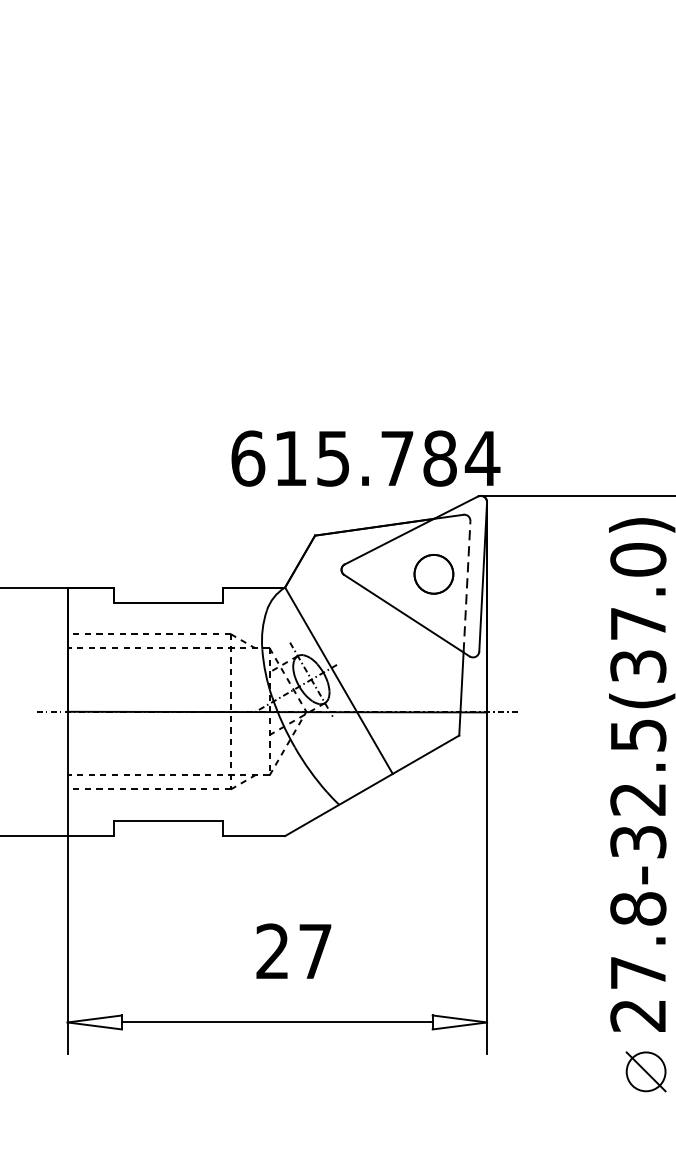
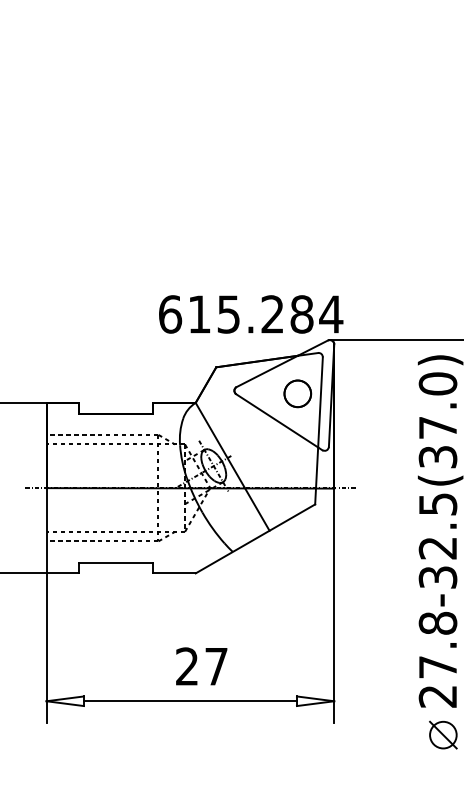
text: (397, 458) -> (272, 314), 615.784 -> 615.284
line: (467, 585) -> (320, 401), dashed -> solid
text: (293, 951) -> (201, 666), moved

